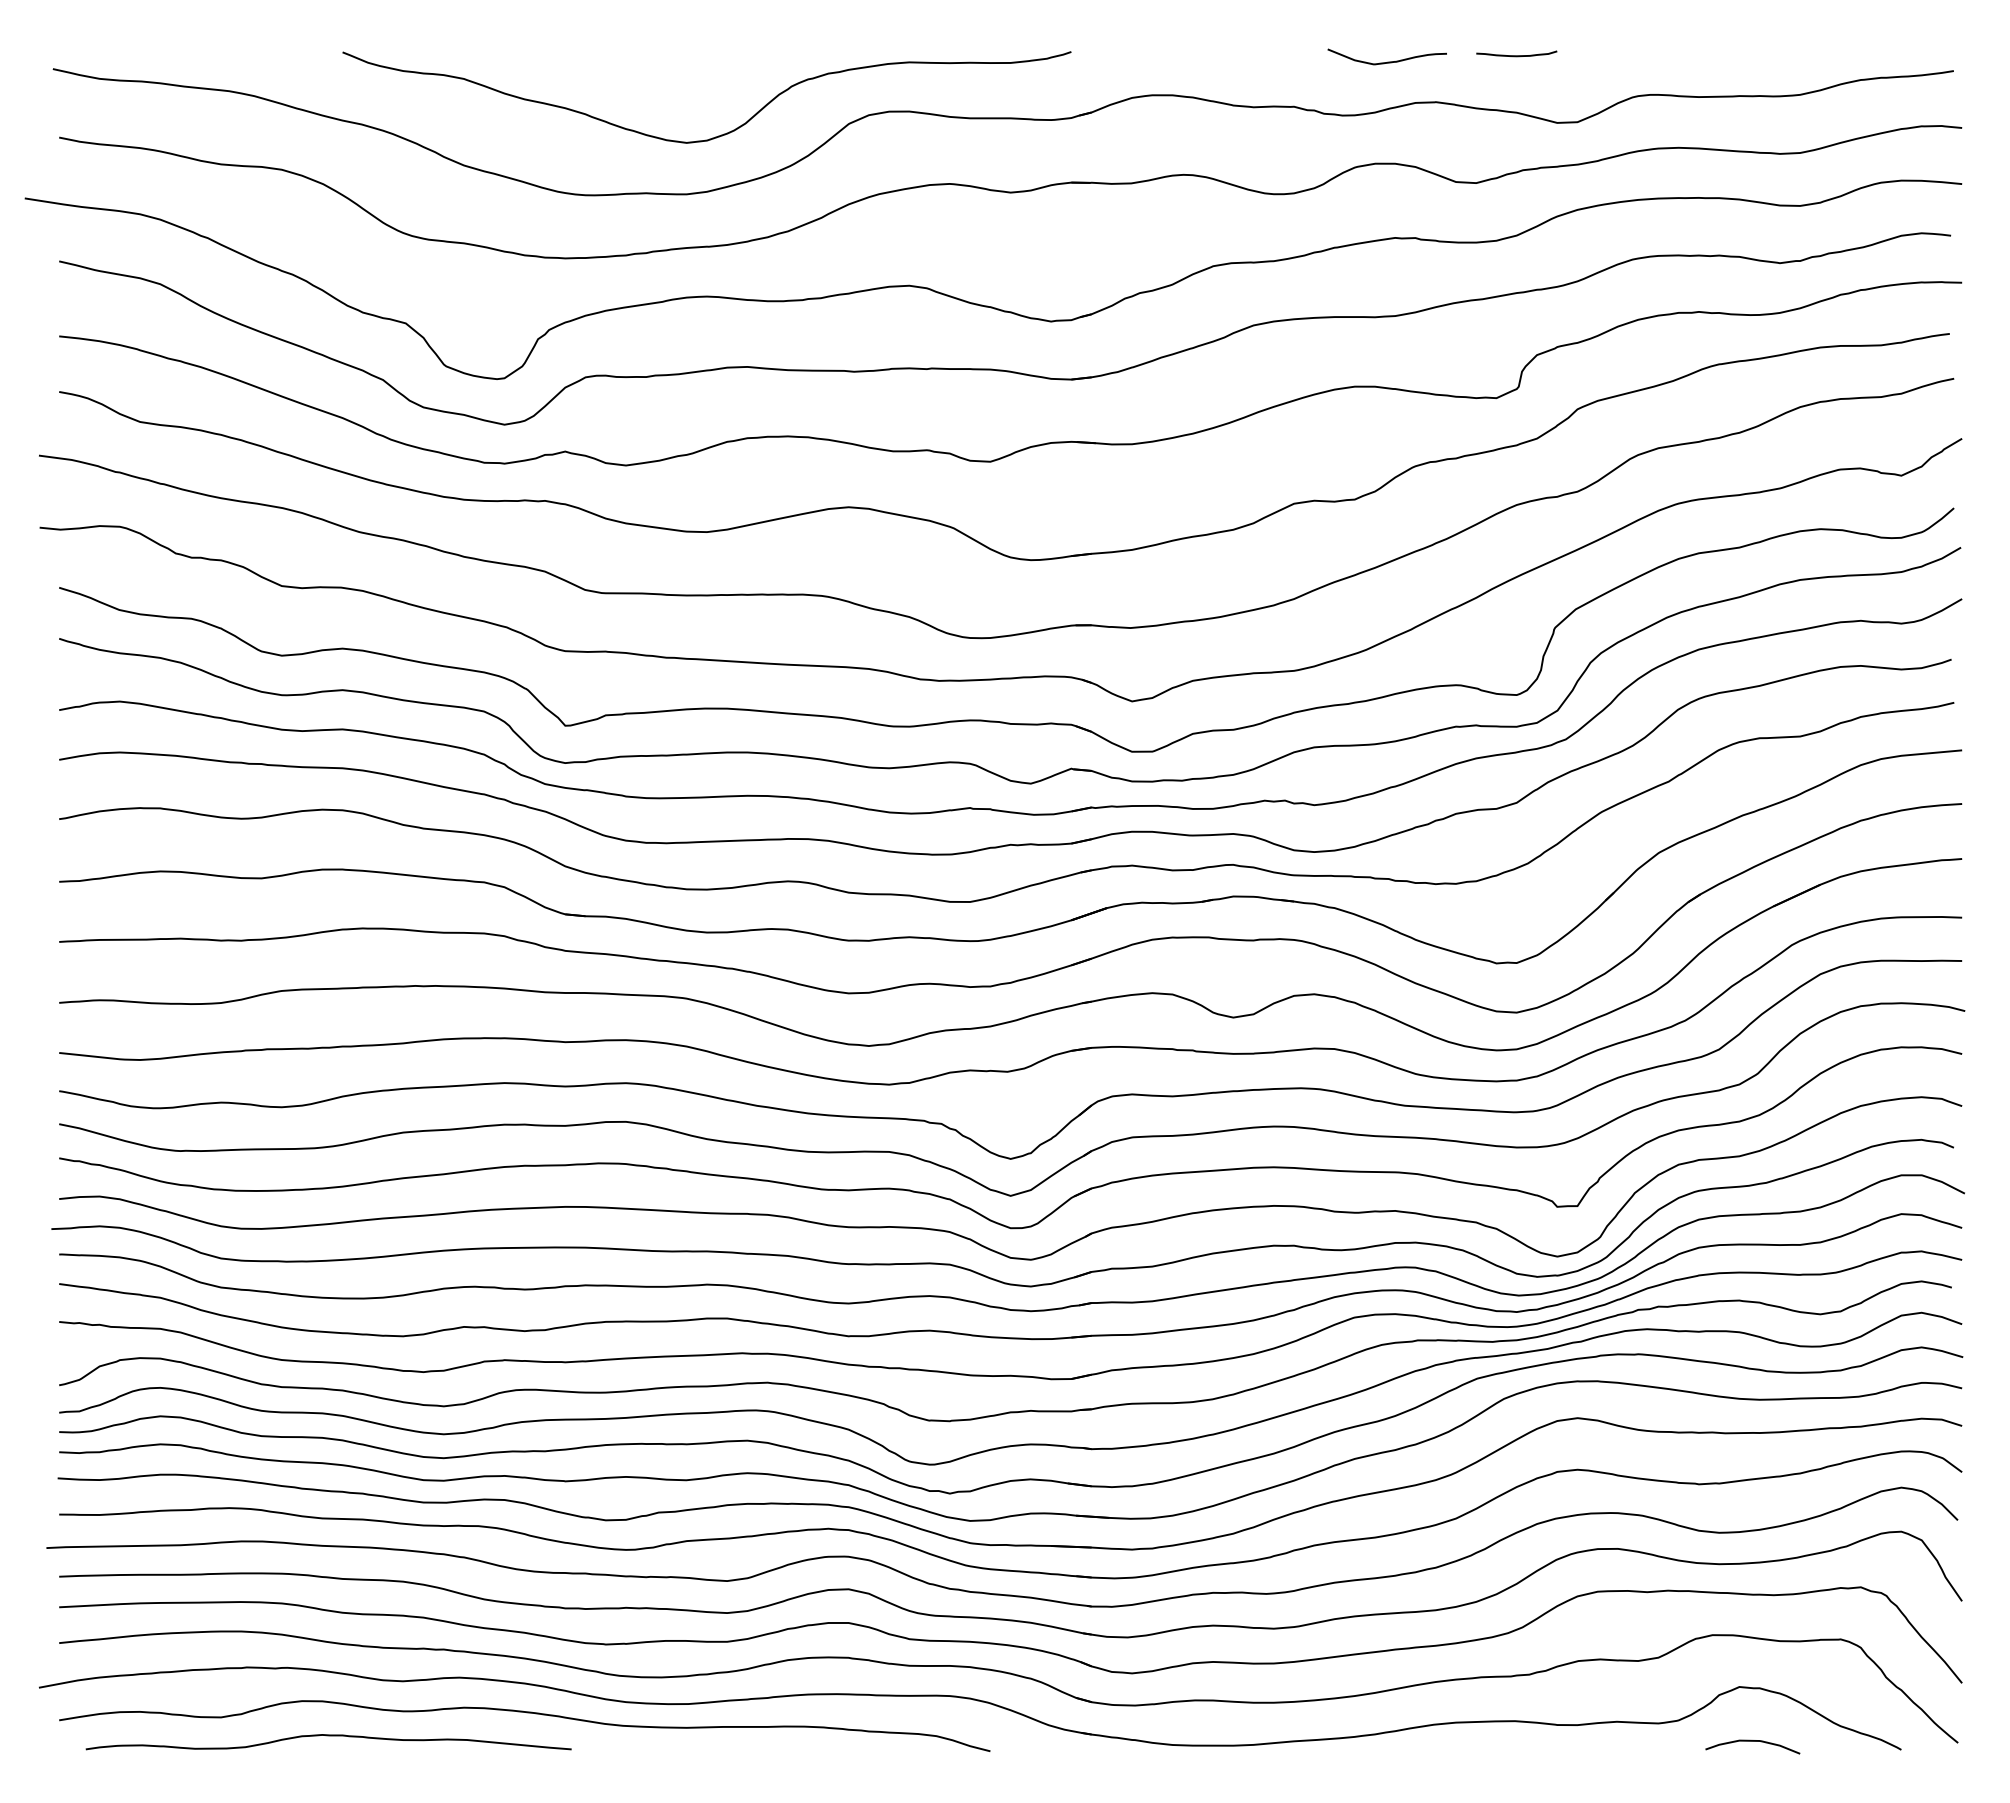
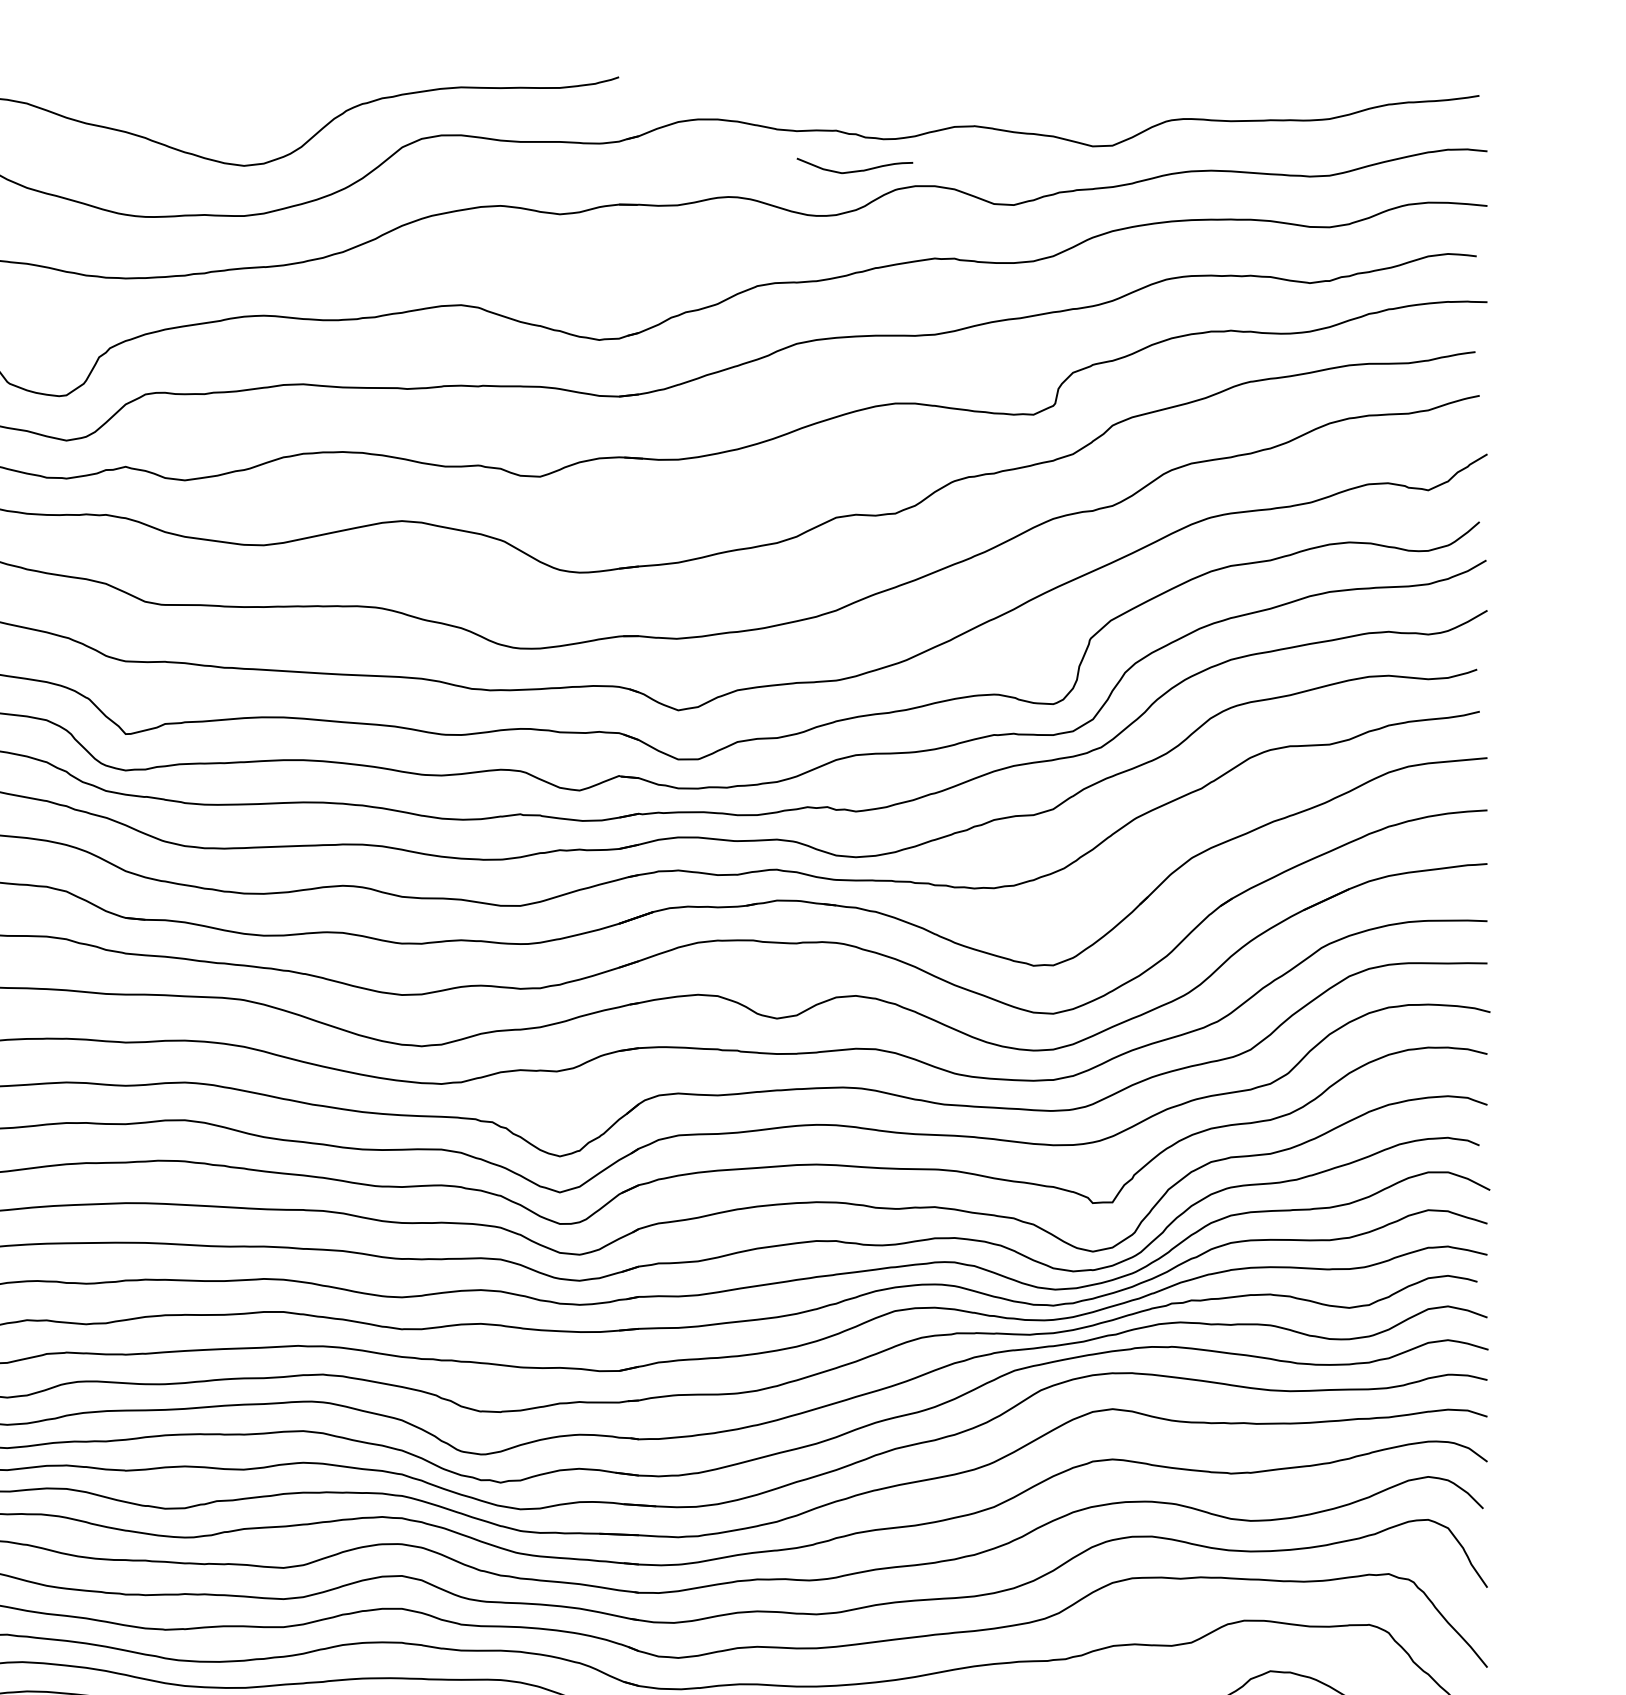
curve: (1516, 55) -> (1053, 80), removed
curve: (1387, 61) -> (855, 170), moved

